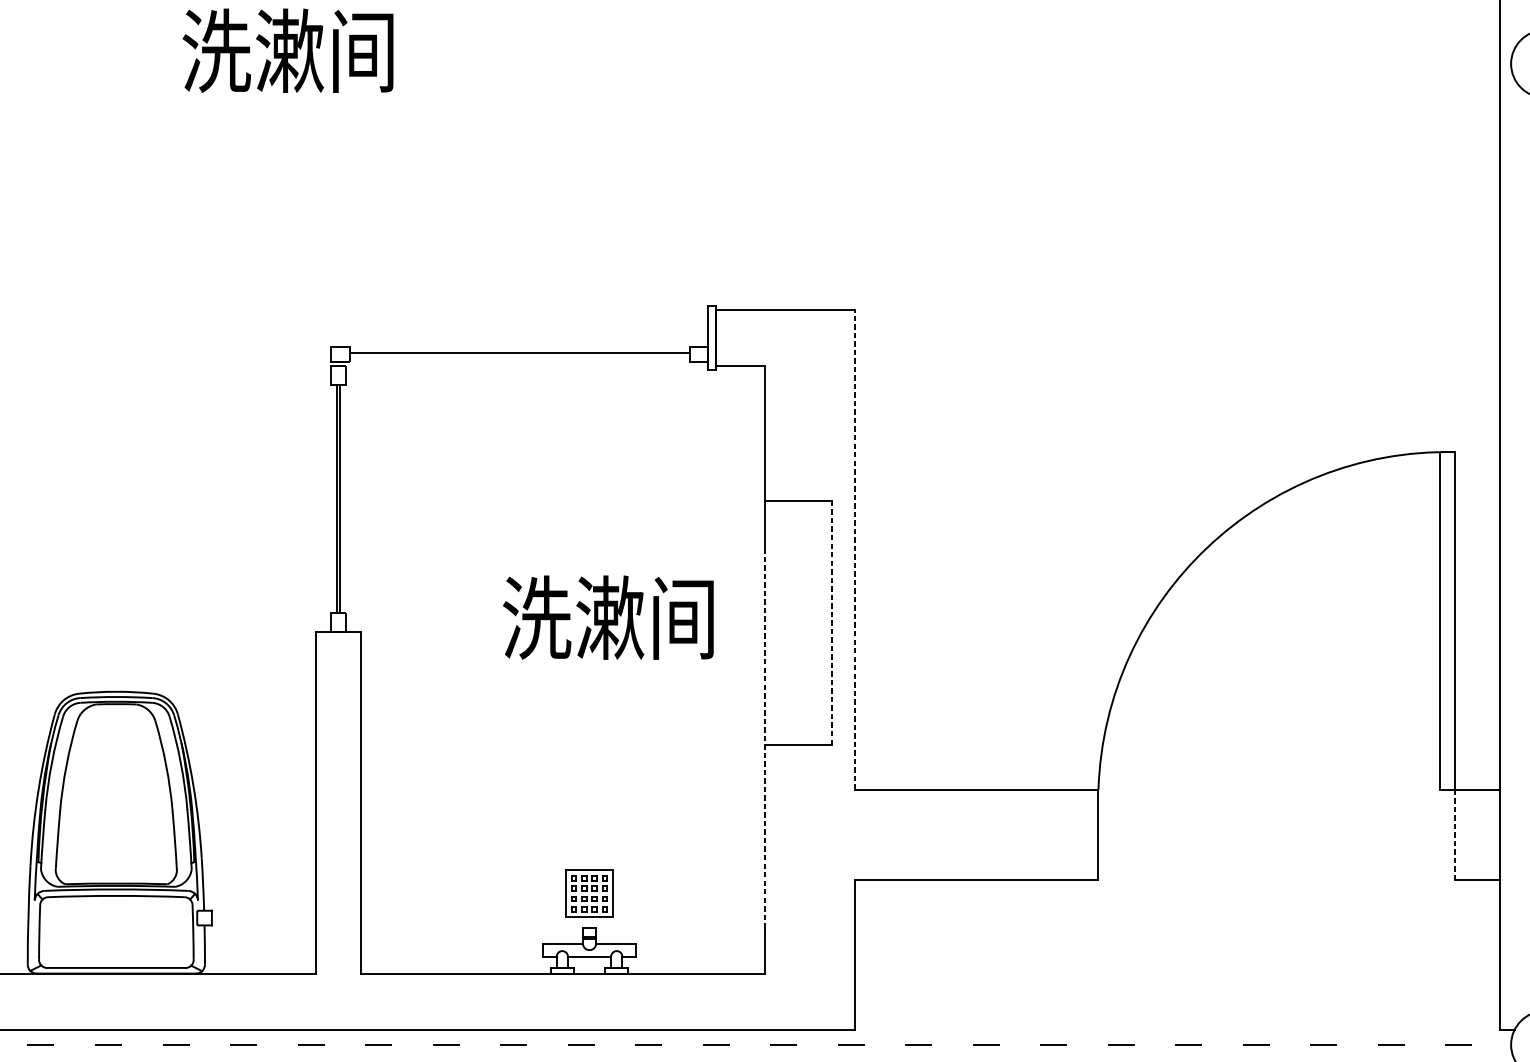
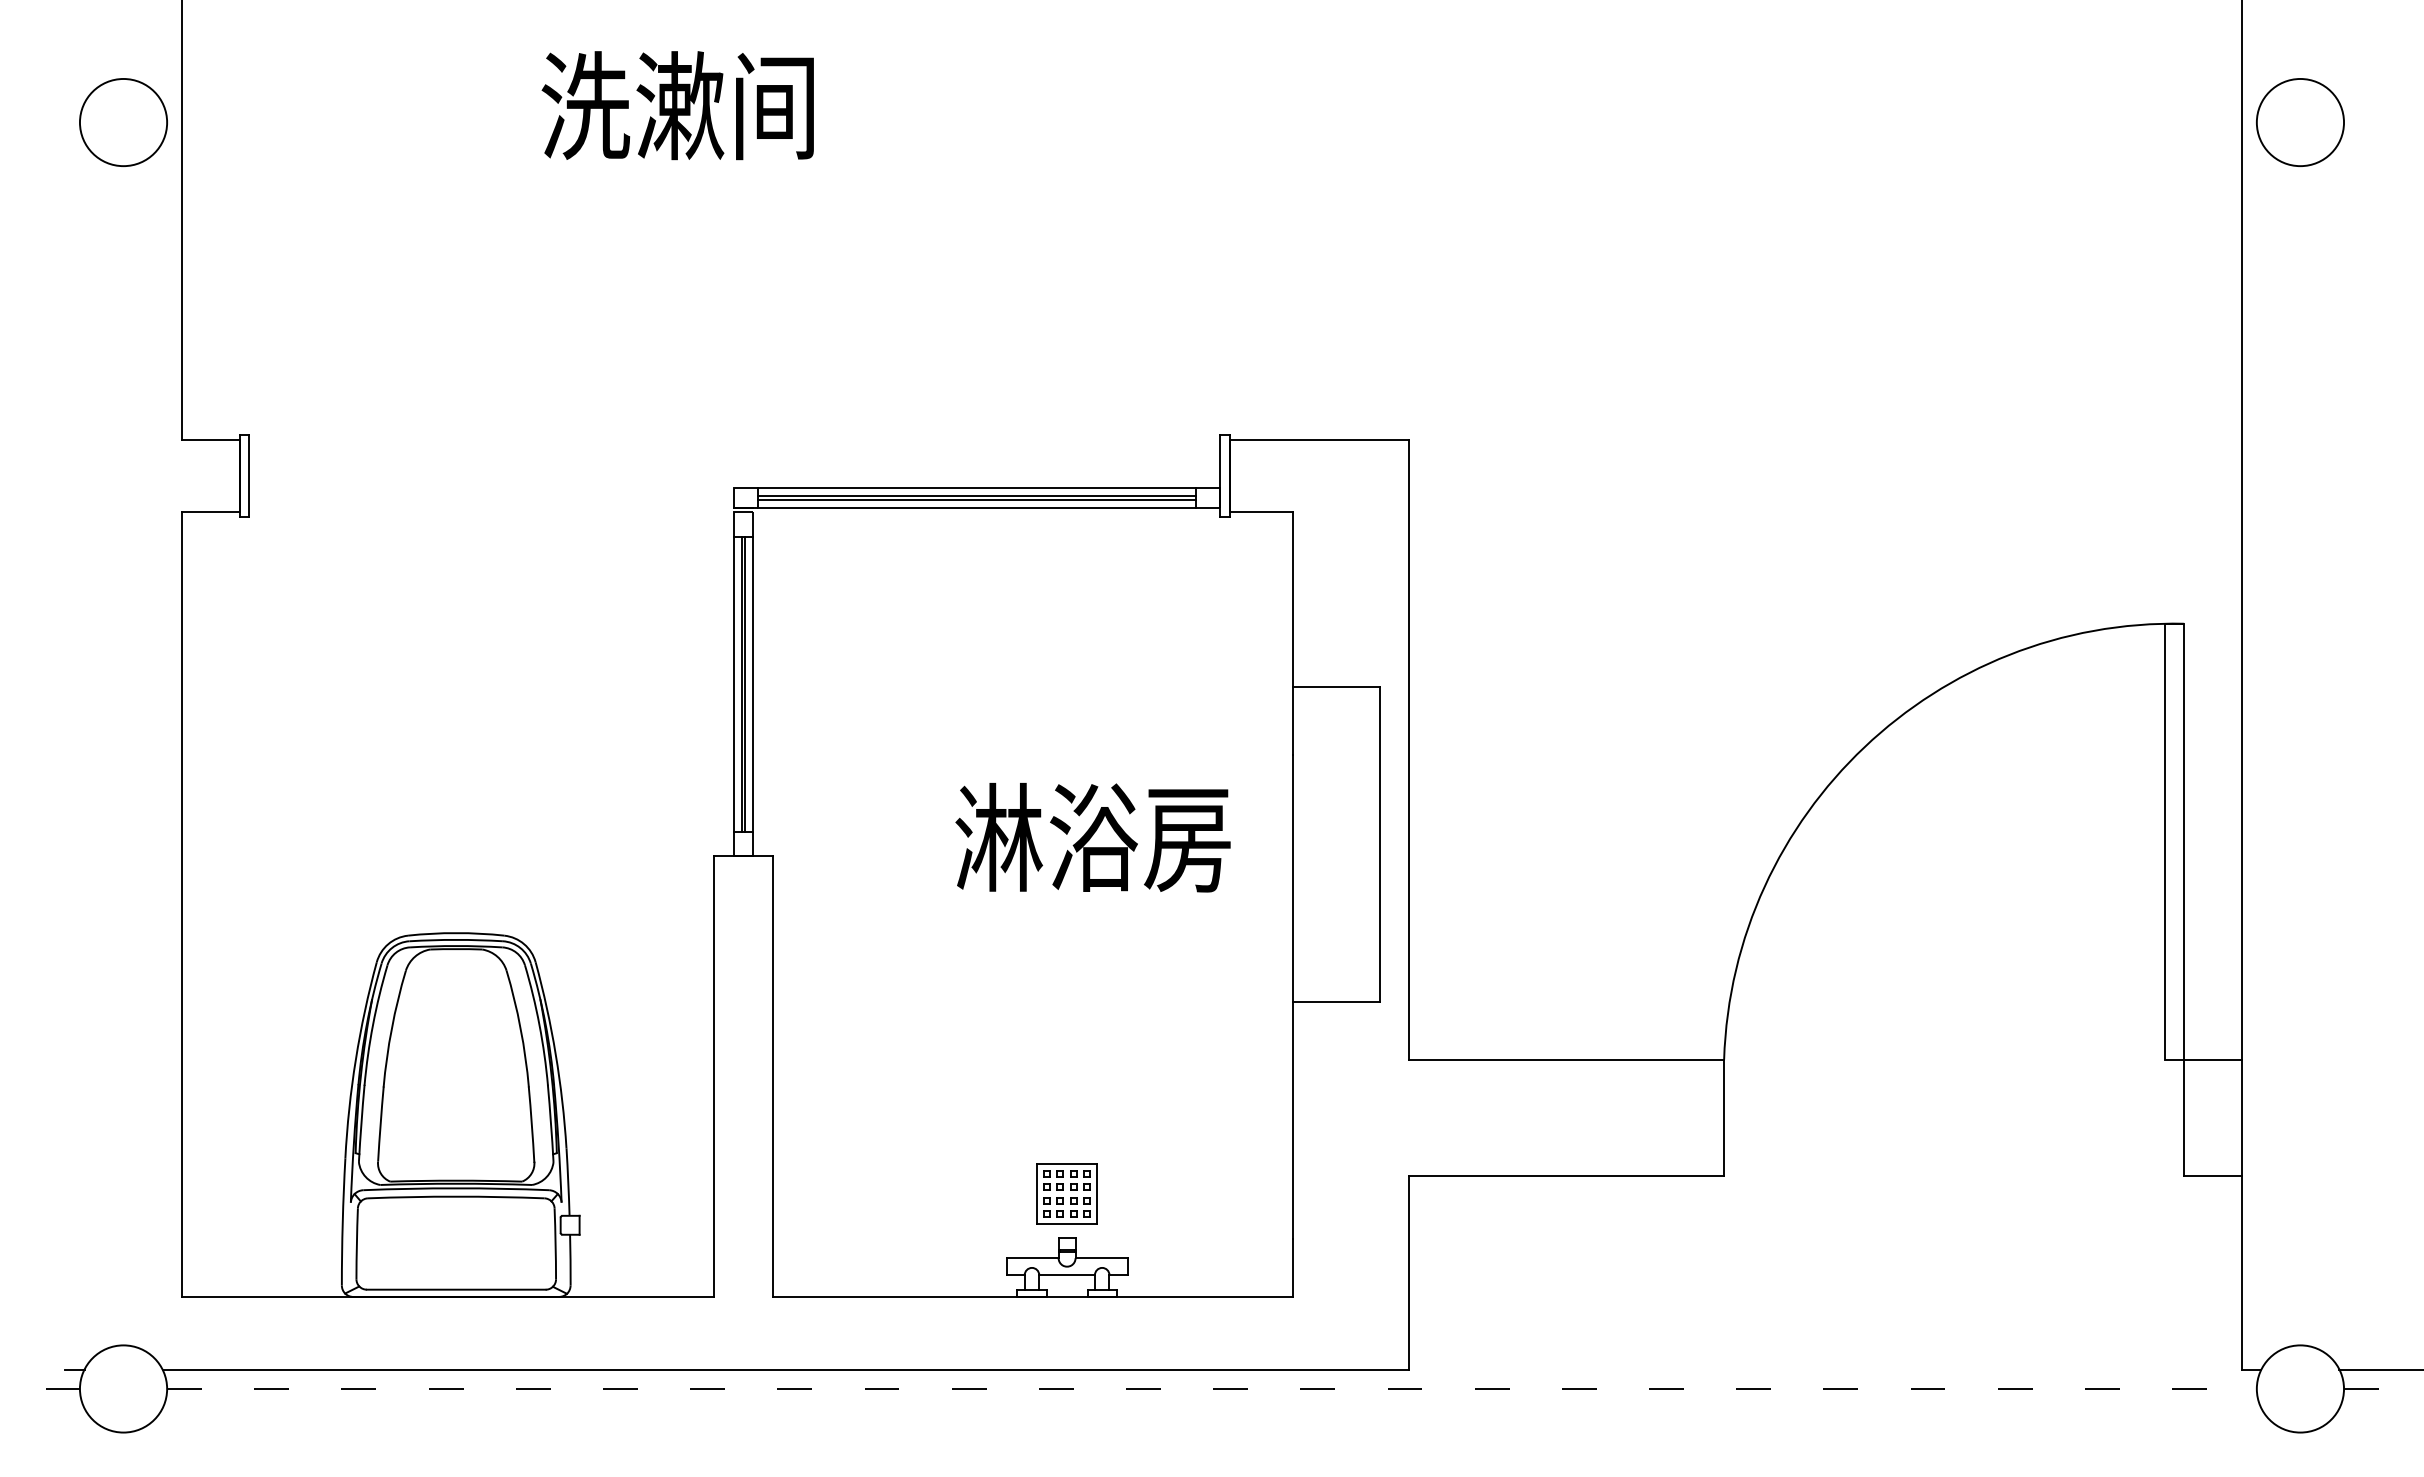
line: (519, 347) -> (976, 488), added
line: (519, 355) -> (976, 499), added
line: (519, 362) -> (976, 507), added
line: (331, 499) -> (733, 684), added
line: (346, 499) -> (753, 684), added
line: (854, 549) -> (1409, 749), dashed -> solid
text: (609, 617) -> (1092, 837), 洗漱间 -> 淋浴房
line: (832, 623) -> (1380, 844), dashed -> solid
line: (764, 740) -> (1293, 996), dashed -> solid
line: (1455, 835) -> (2184, 1118), dashed -> solid

